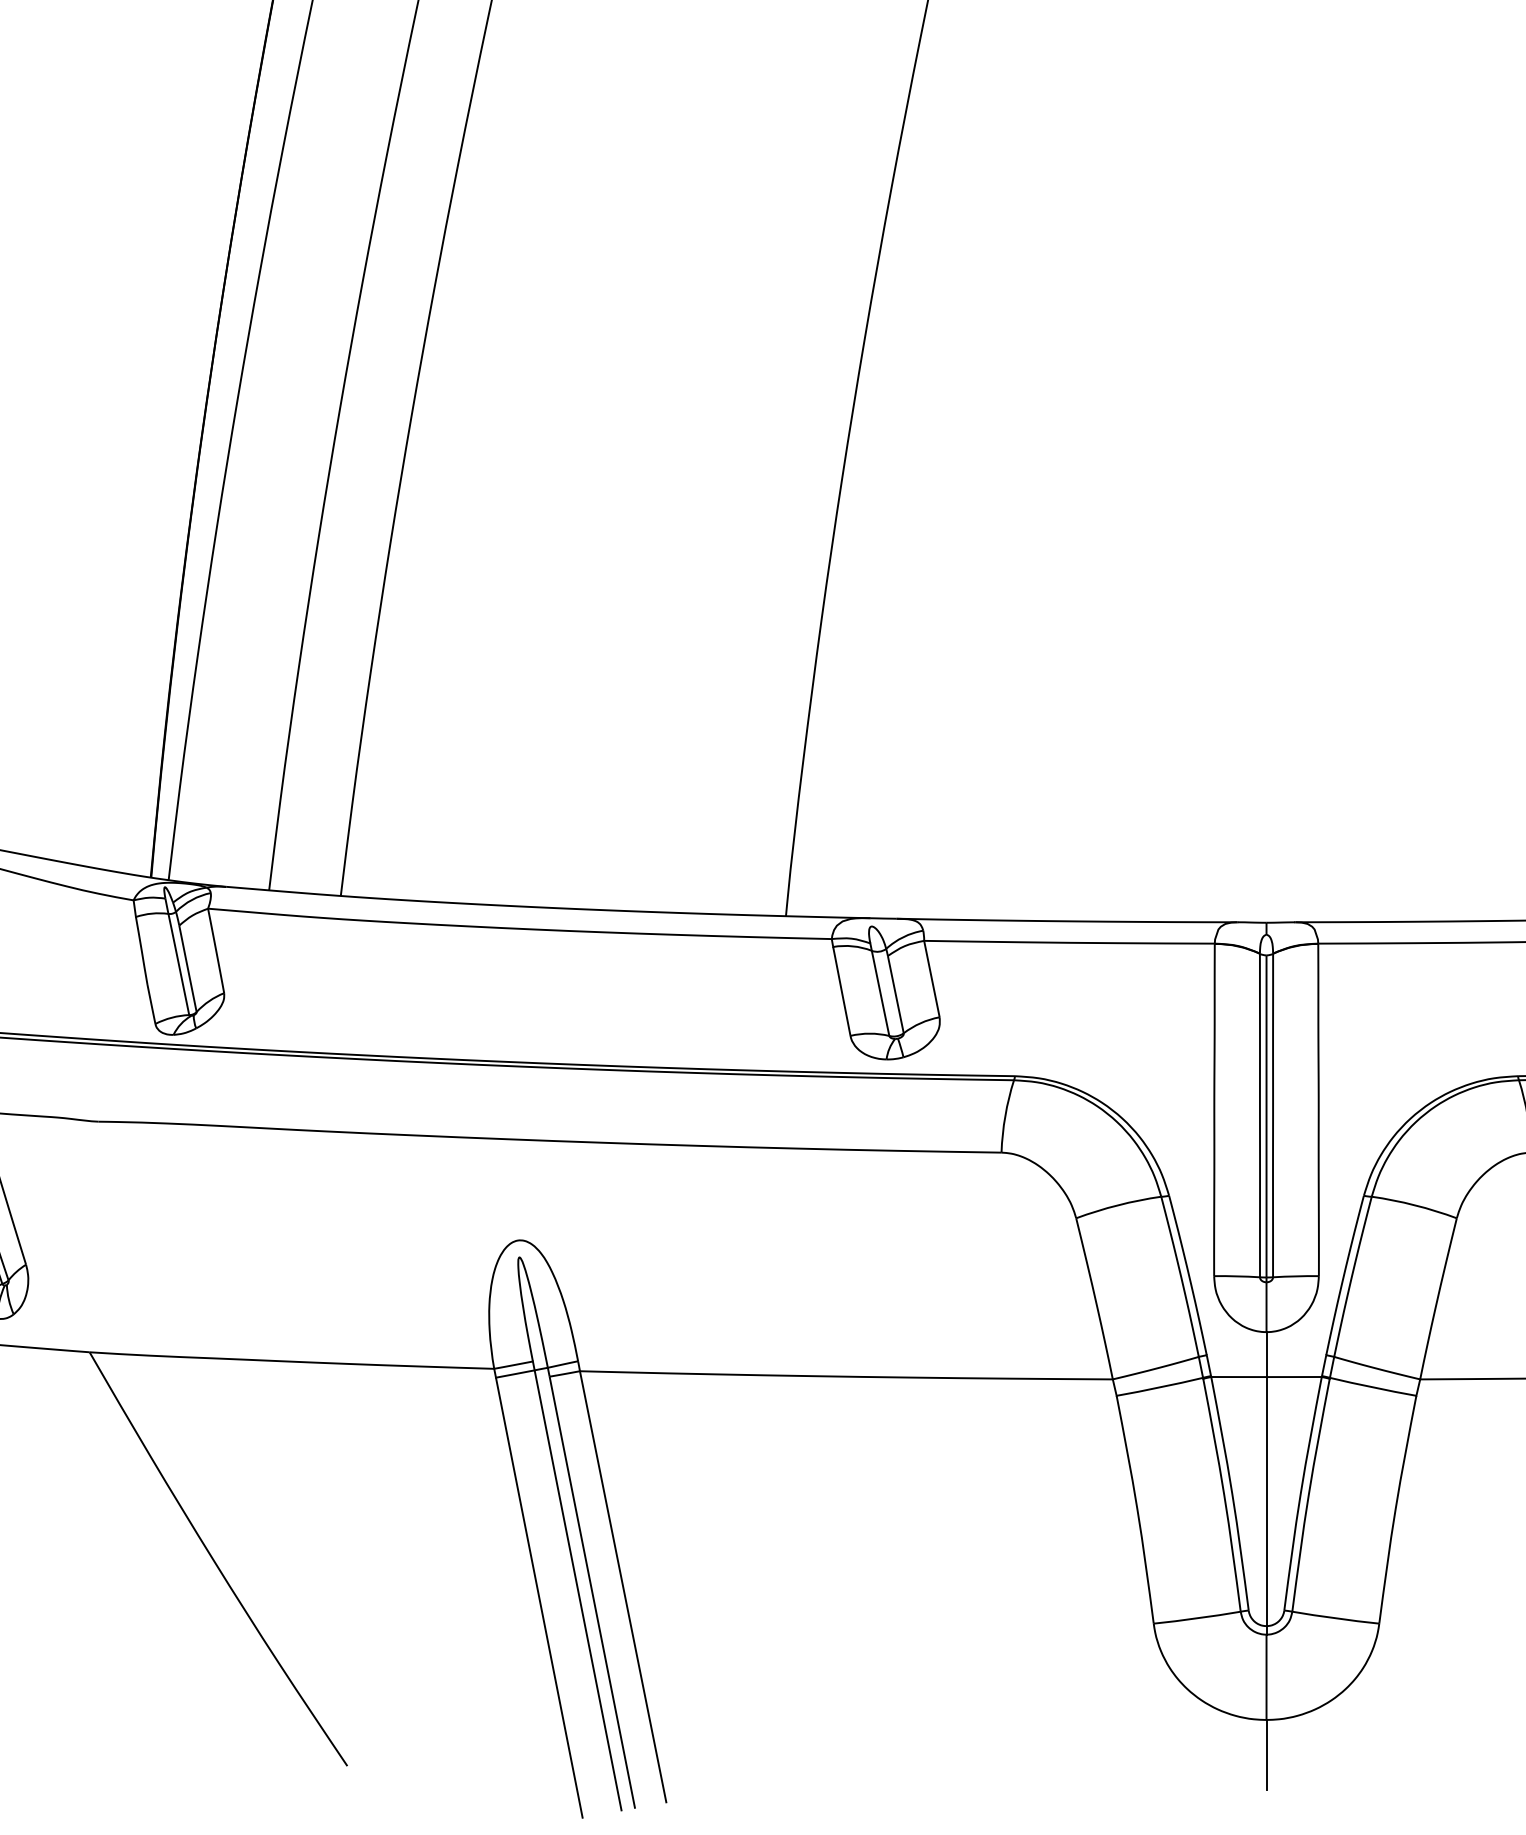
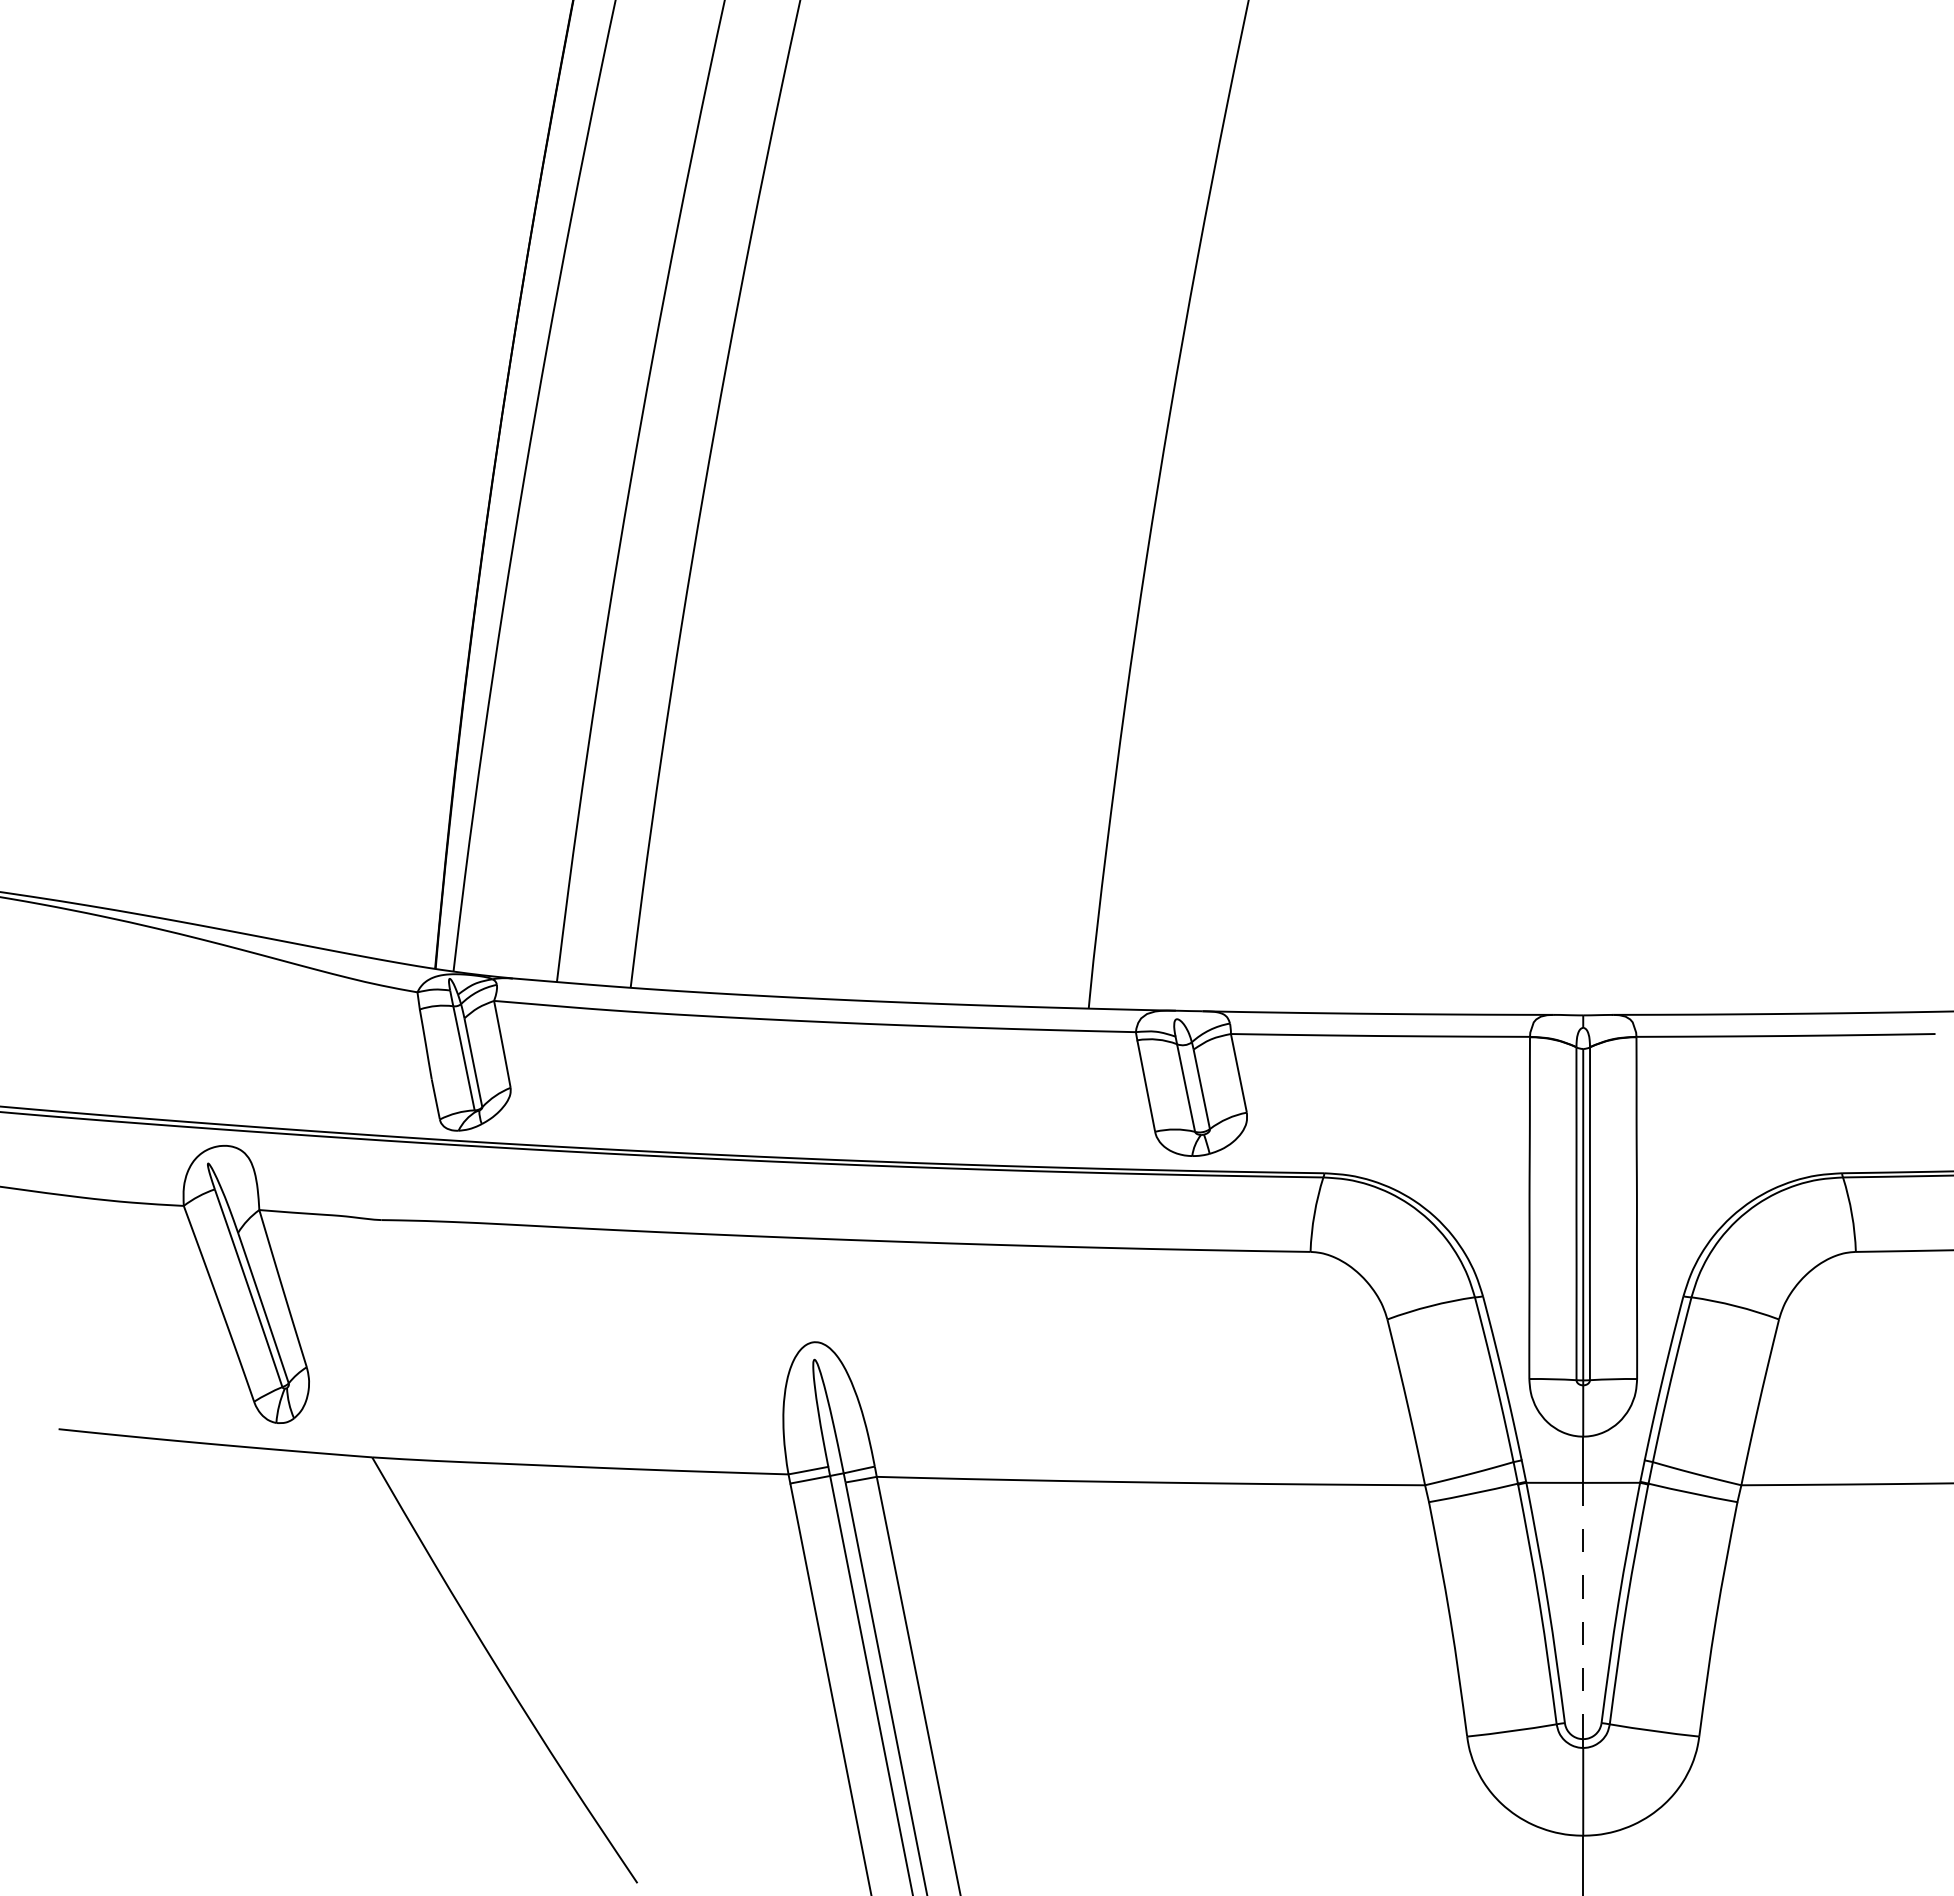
line: (1266, 1502) -> (1583, 1611), solid -> dashed

